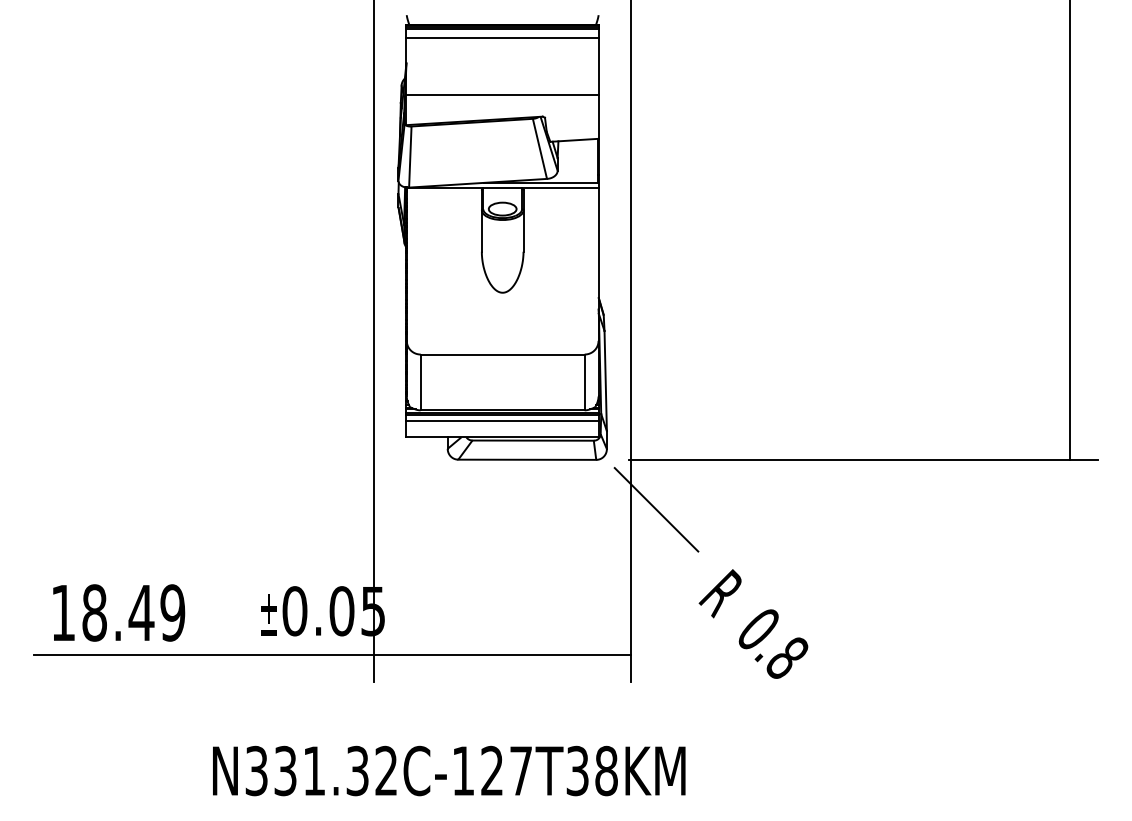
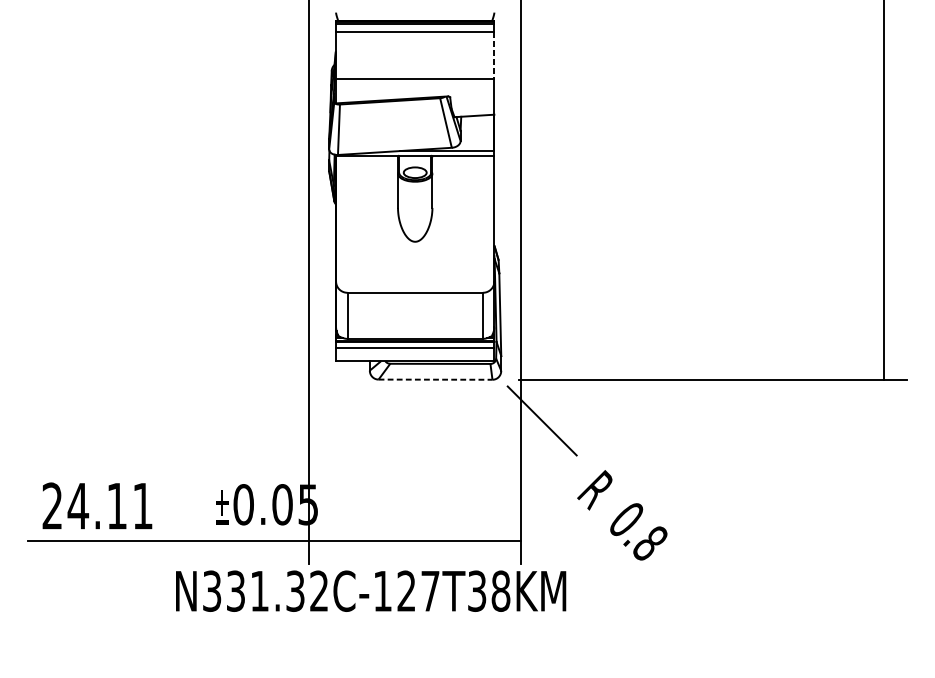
line: (598, 67) -> (494, 55), solid -> dashed
line: (527, 459) -> (435, 379), solid -> dashed
text: (118, 612) -> (98, 505), 18.49 -> 24.11
text: (449, 770) -> (371, 590), moved

